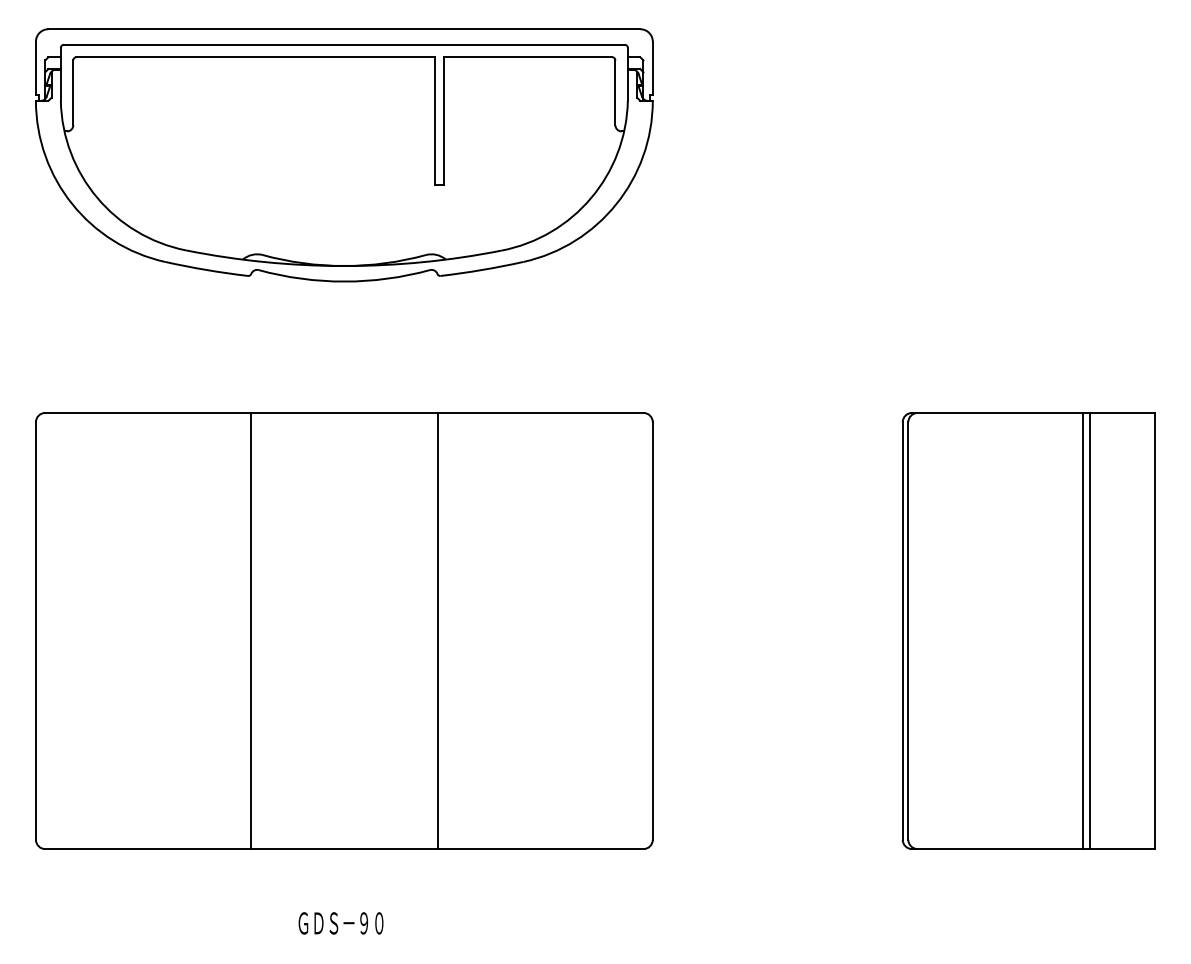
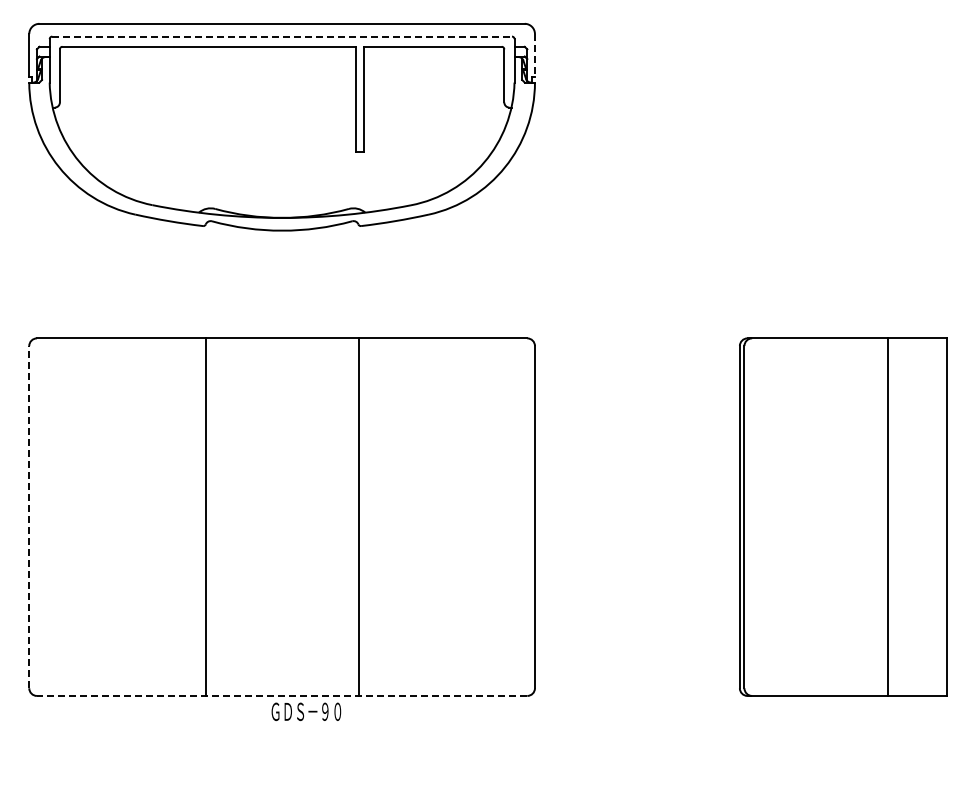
line: (344, 44) -> (282, 36), solid -> dashed
line: (652, 67) -> (534, 55), solid -> dashed
line: (36, 630) -> (29, 516), solid -> dashed
line: (1090, 630) -> (893, 516), removed
line: (343, 848) -> (281, 695), solid -> dashed
text: (341, 922) -> (306, 711), moved

